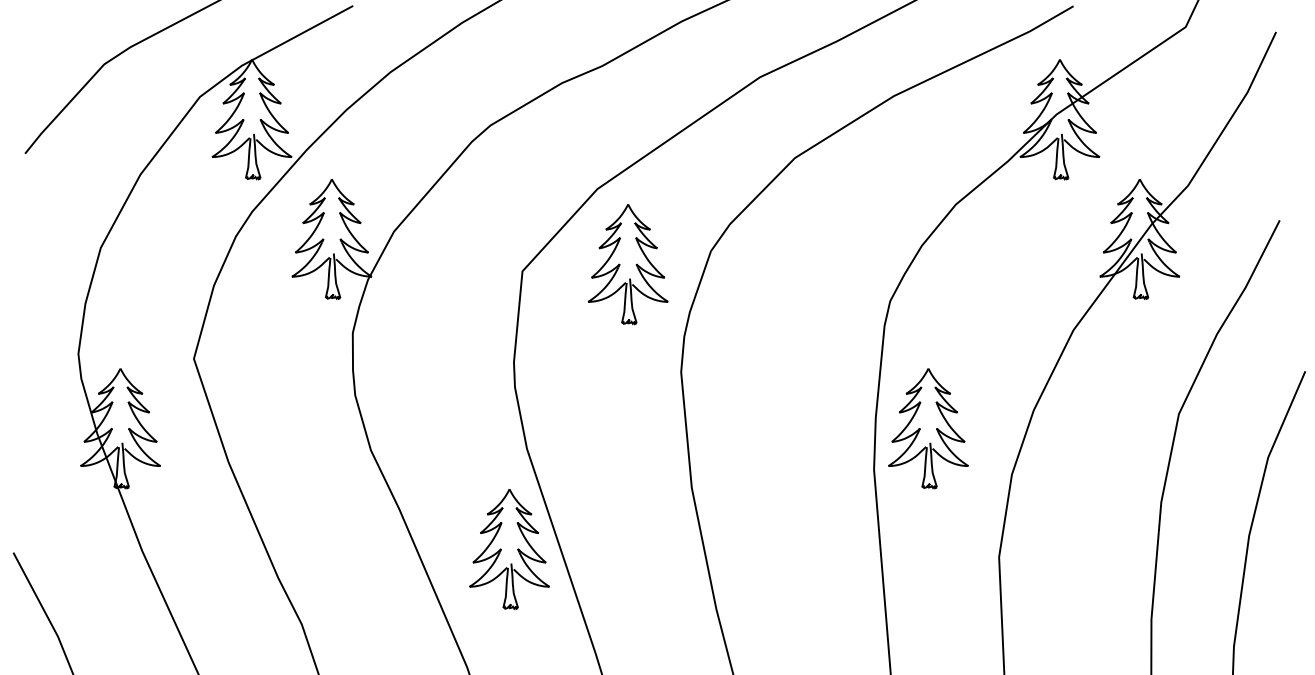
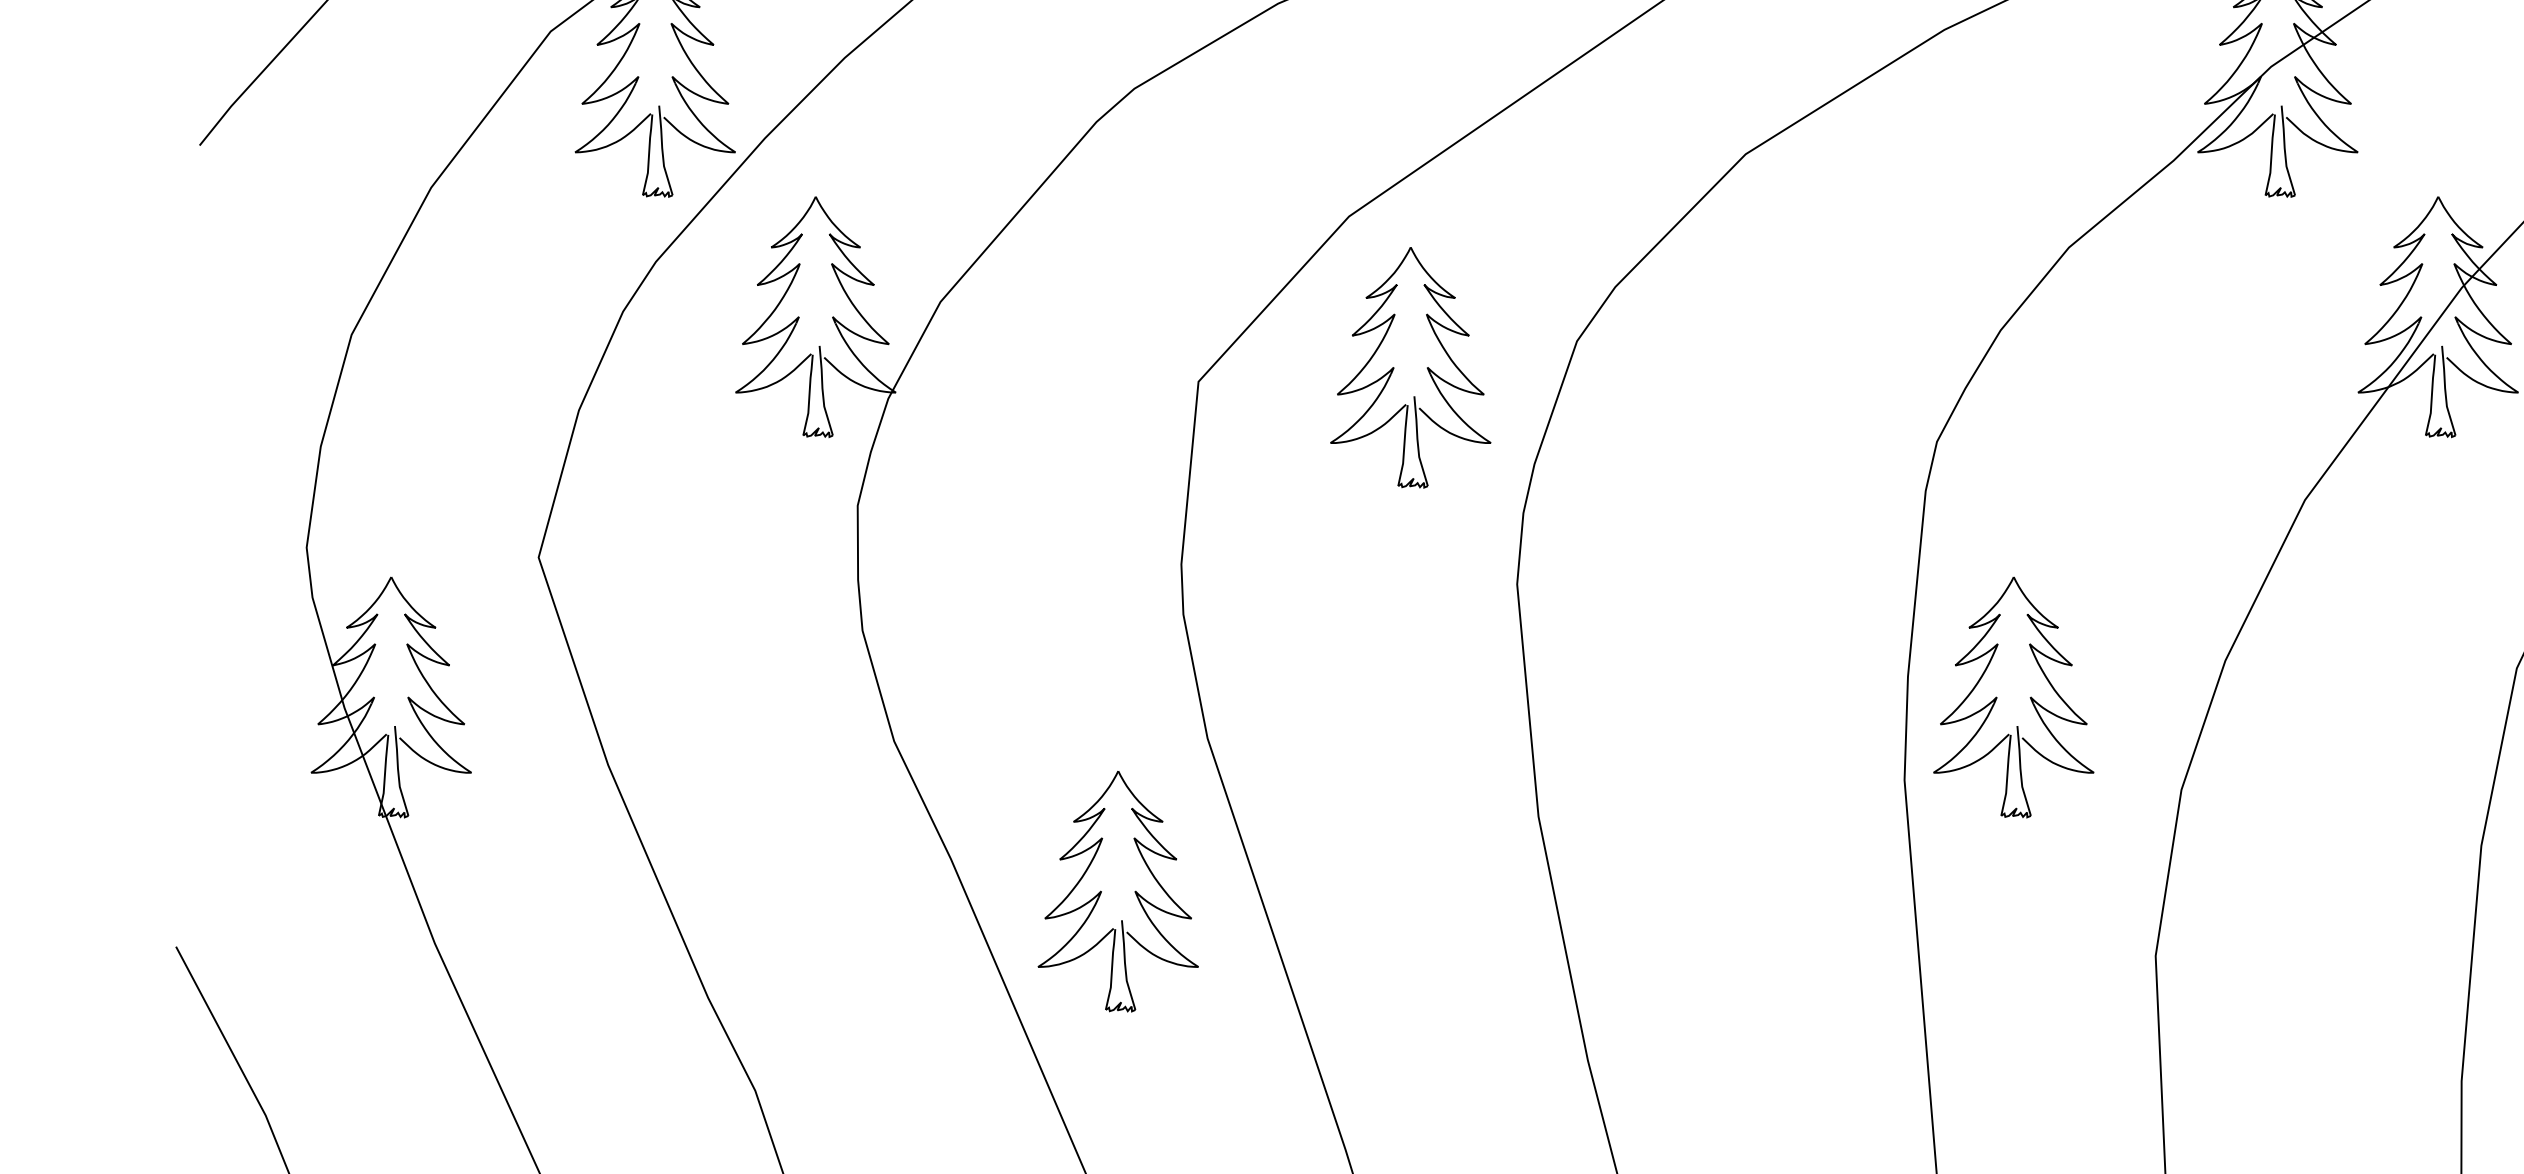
part: (509, 549) -> (1118, 892), moved

